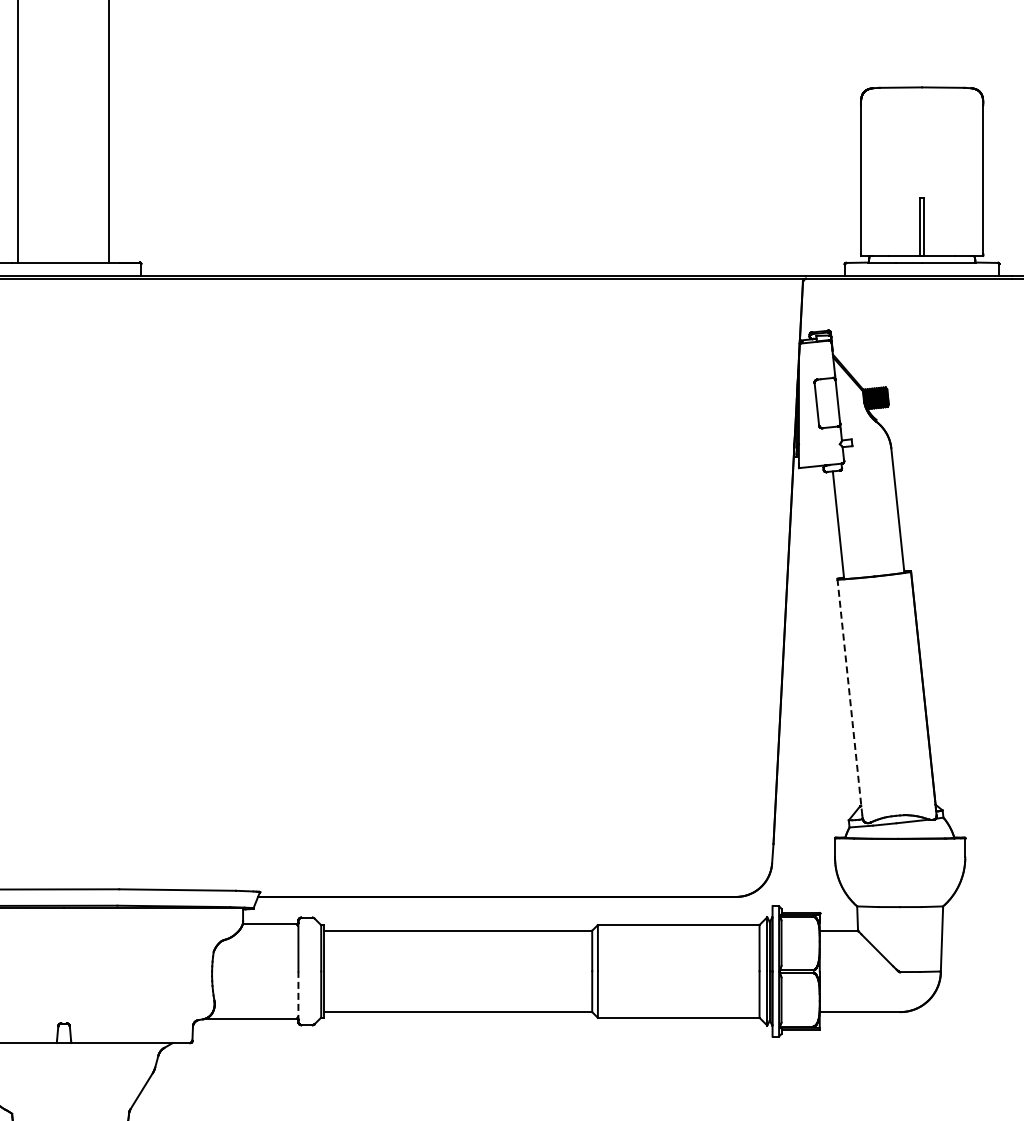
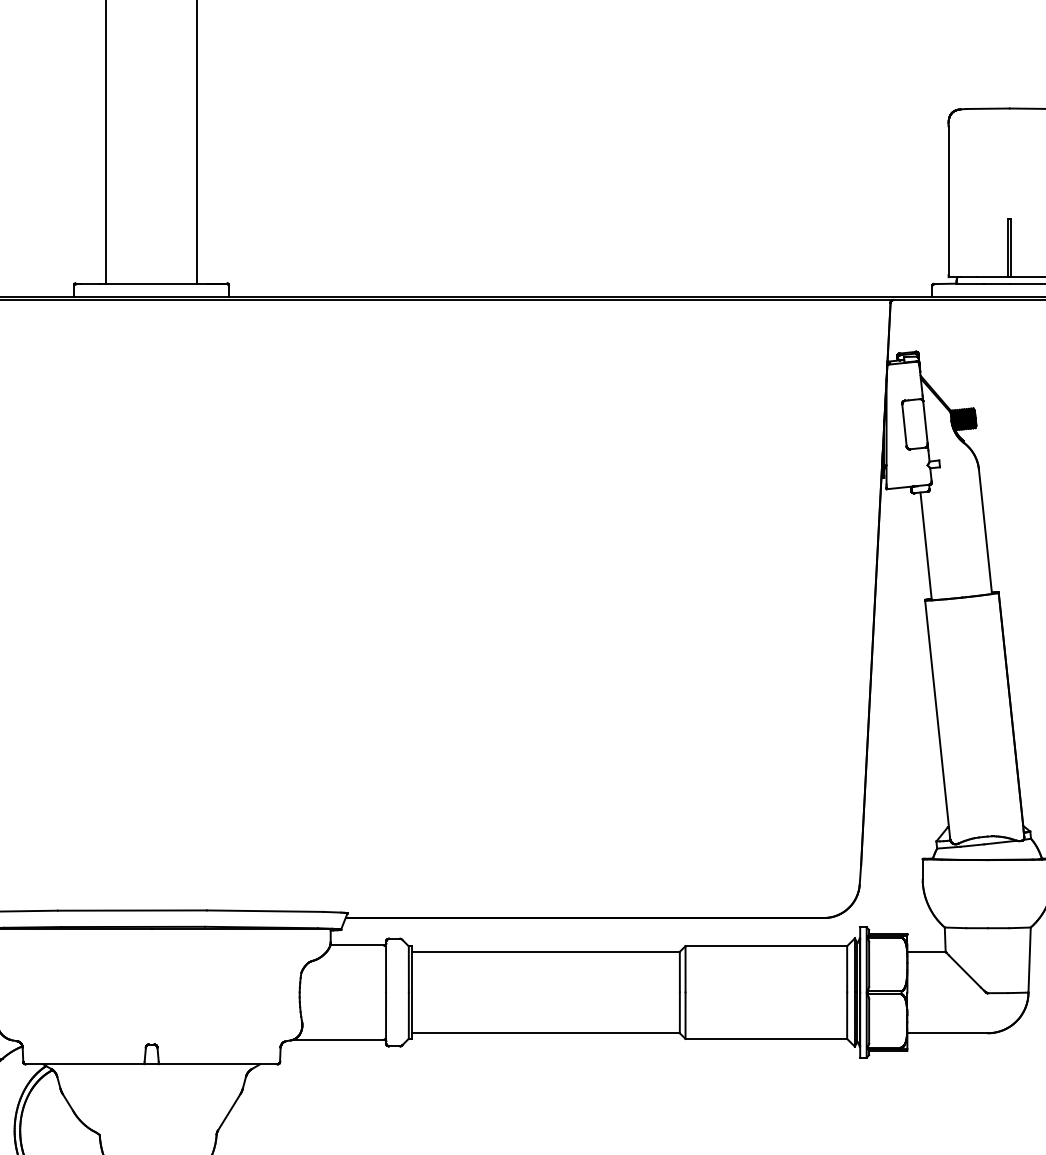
line: (849, 697) -> (937, 718), dashed -> solid
line: (298, 996) -> (386, 1017), dashed -> solid

